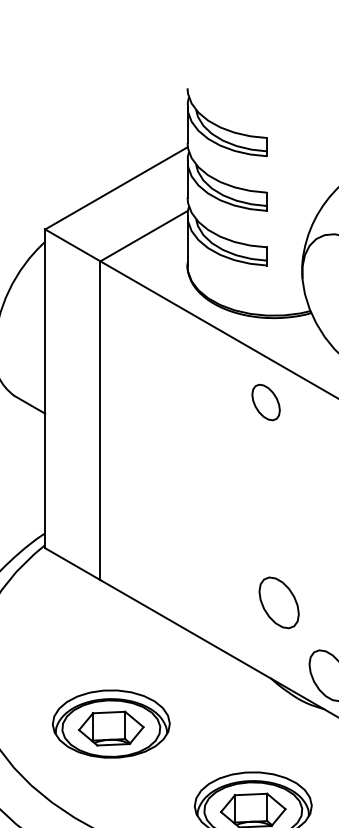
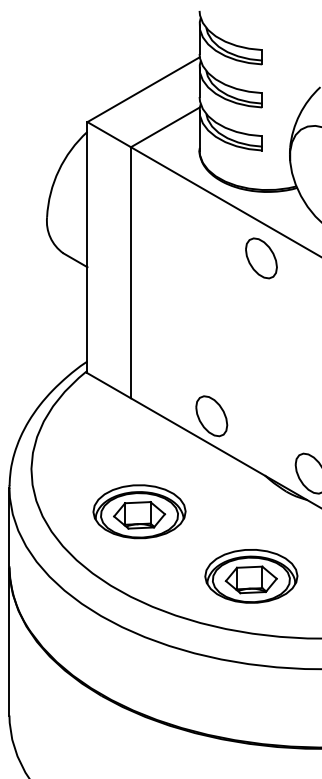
part: (266, 402) -> (261, 258), size x1.43
part: (278, 603) -> (211, 416), moved

